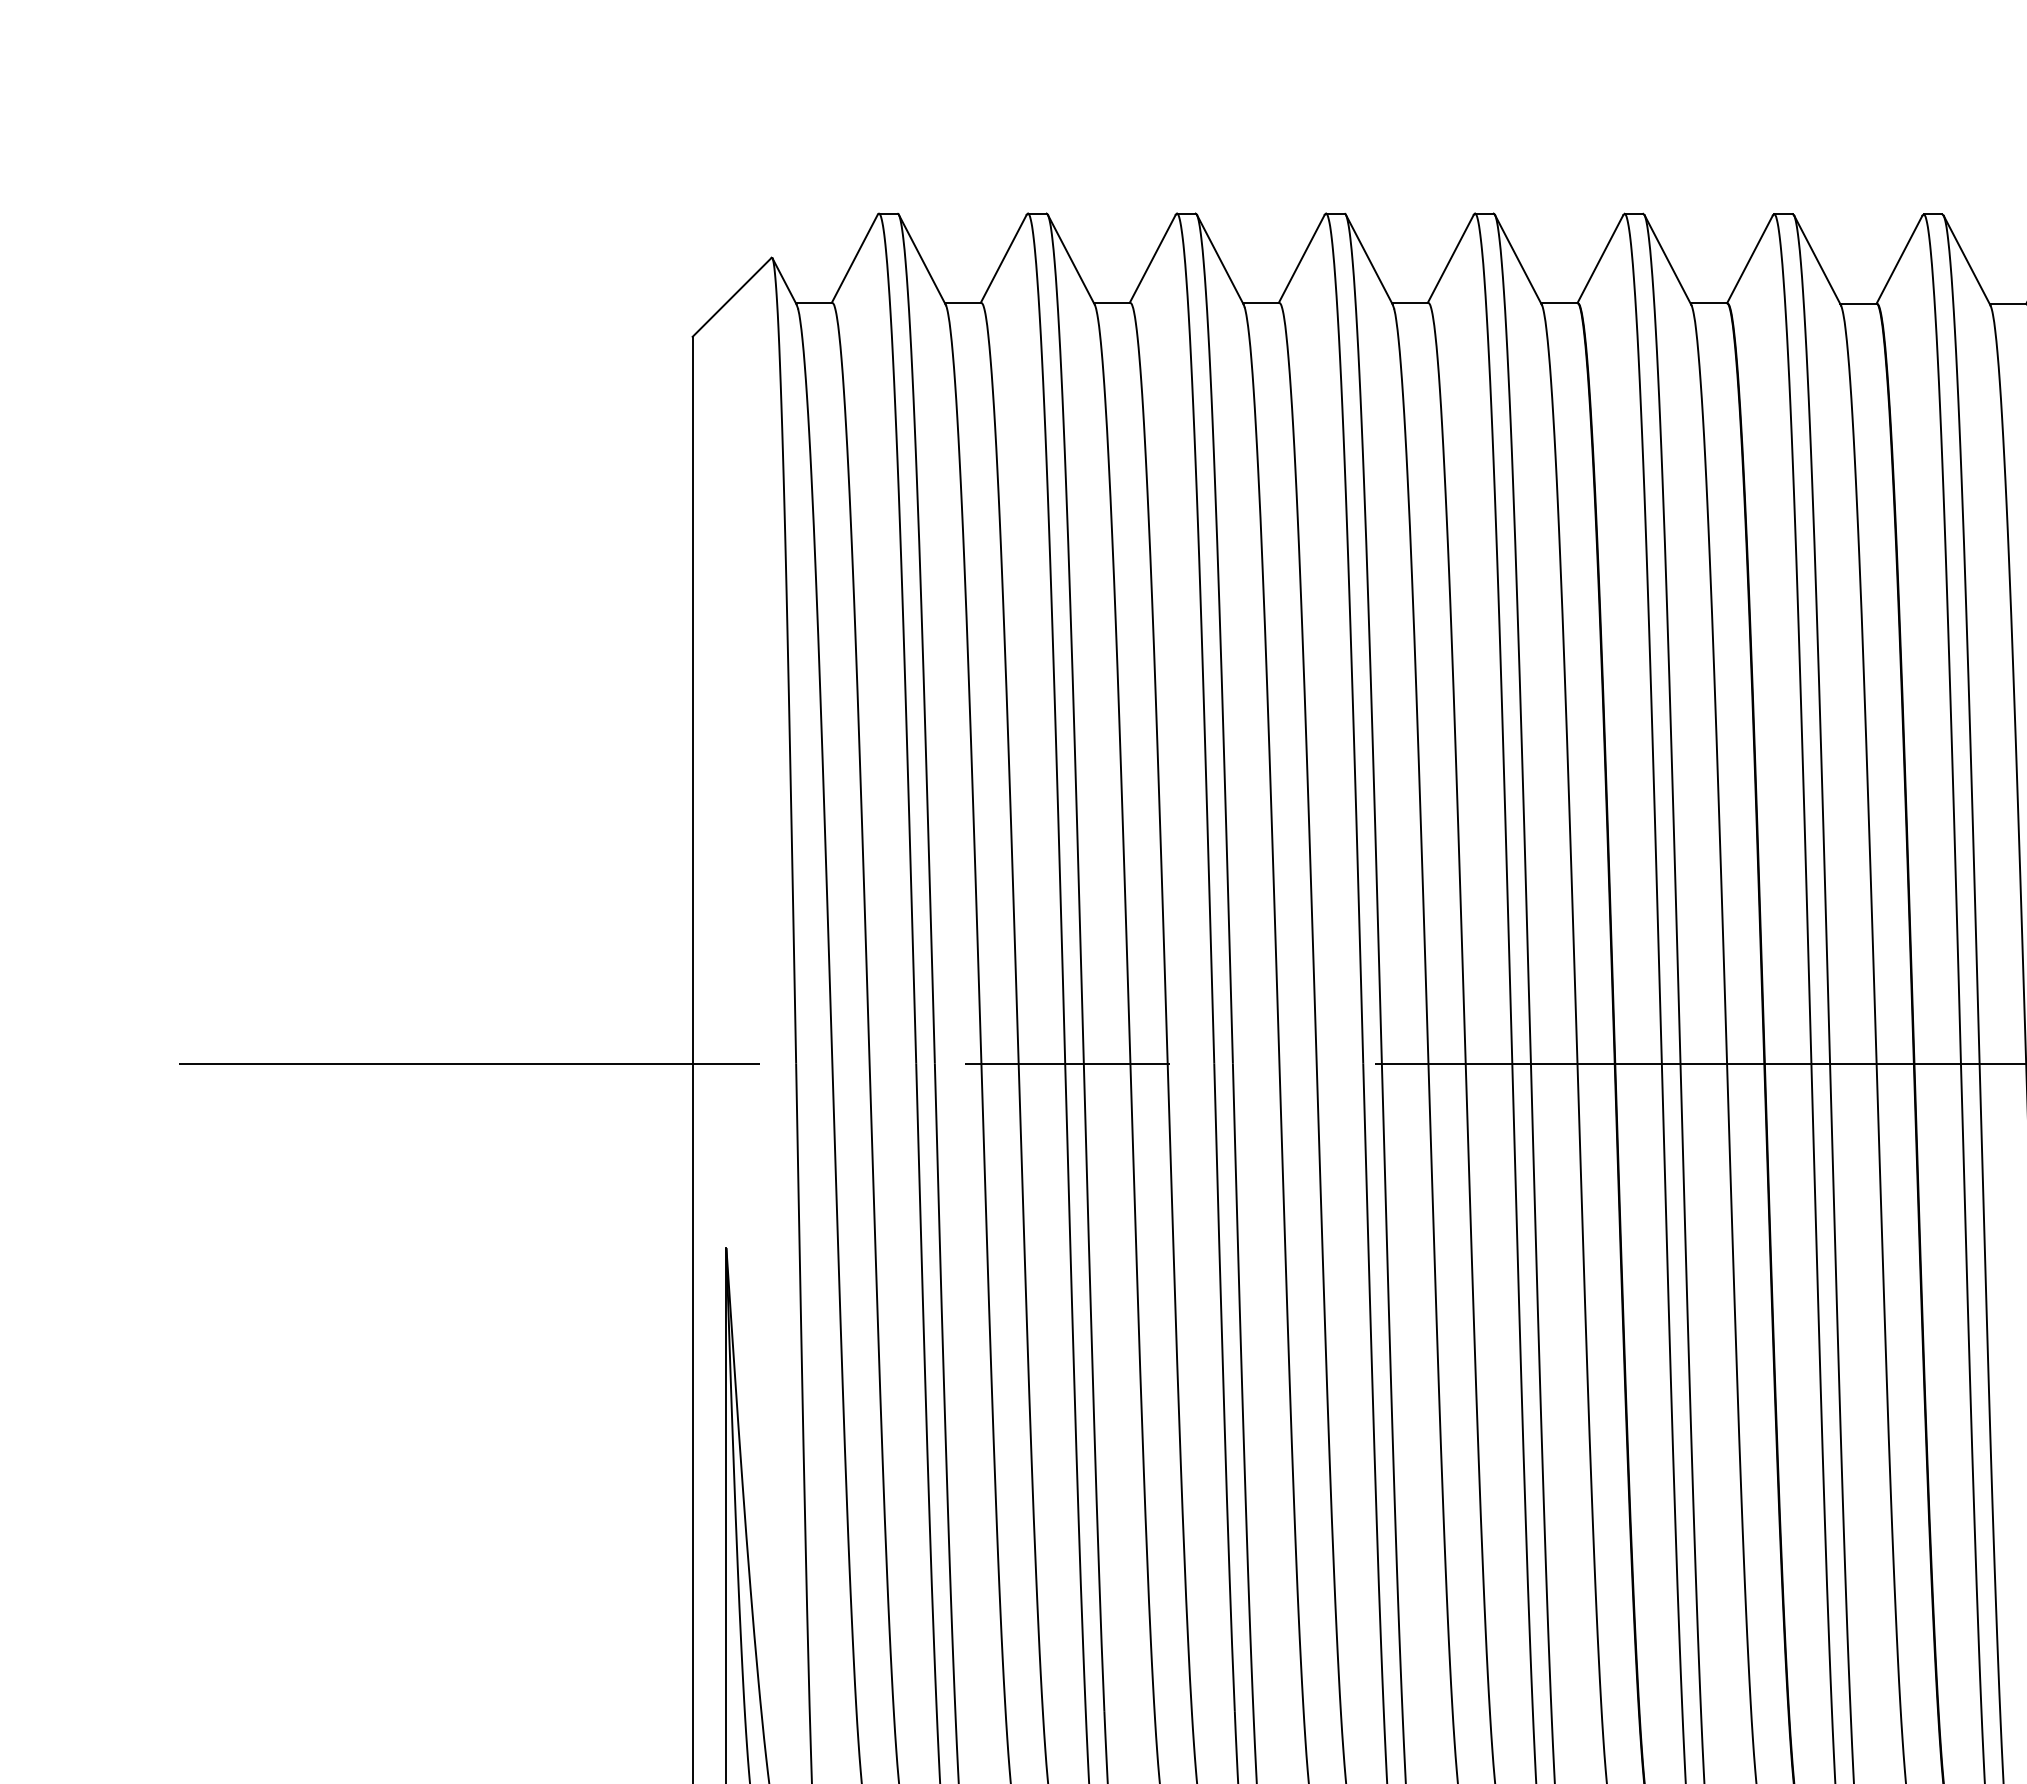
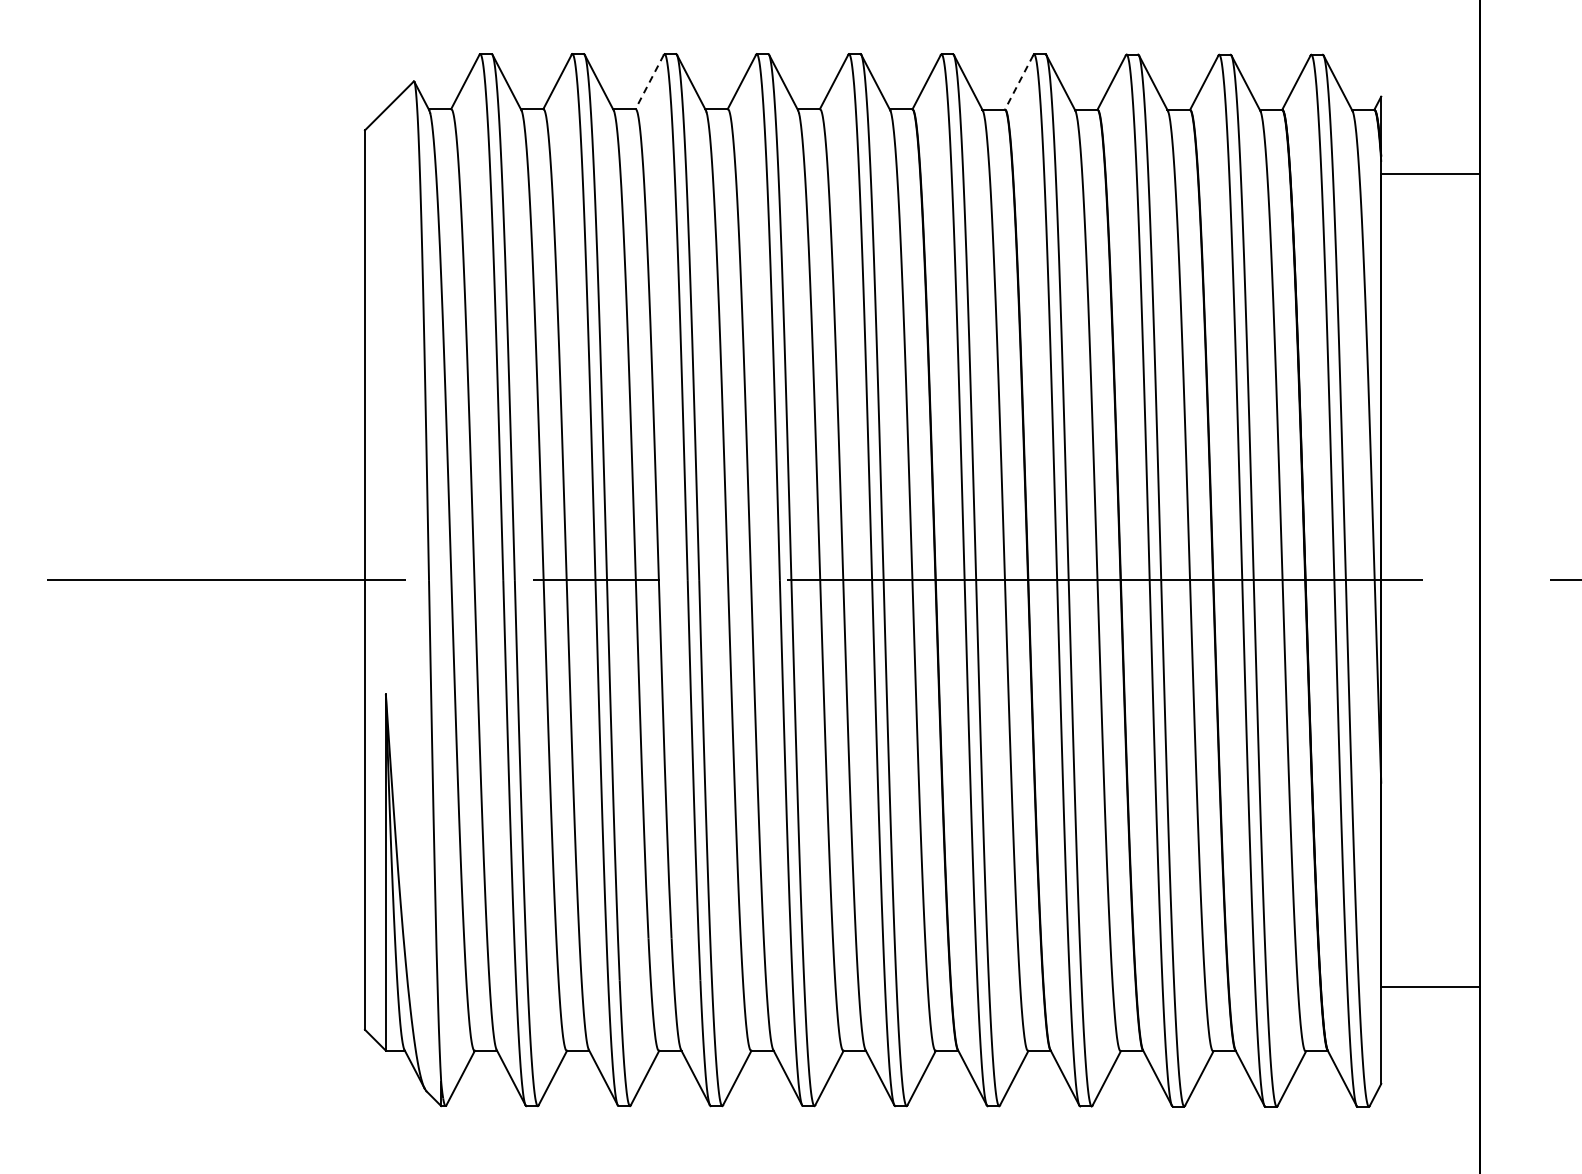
line: (1152, 259) -> (649, 82), solid -> dashed
line: (1750, 259) -> (1019, 82), solid -> dashed

